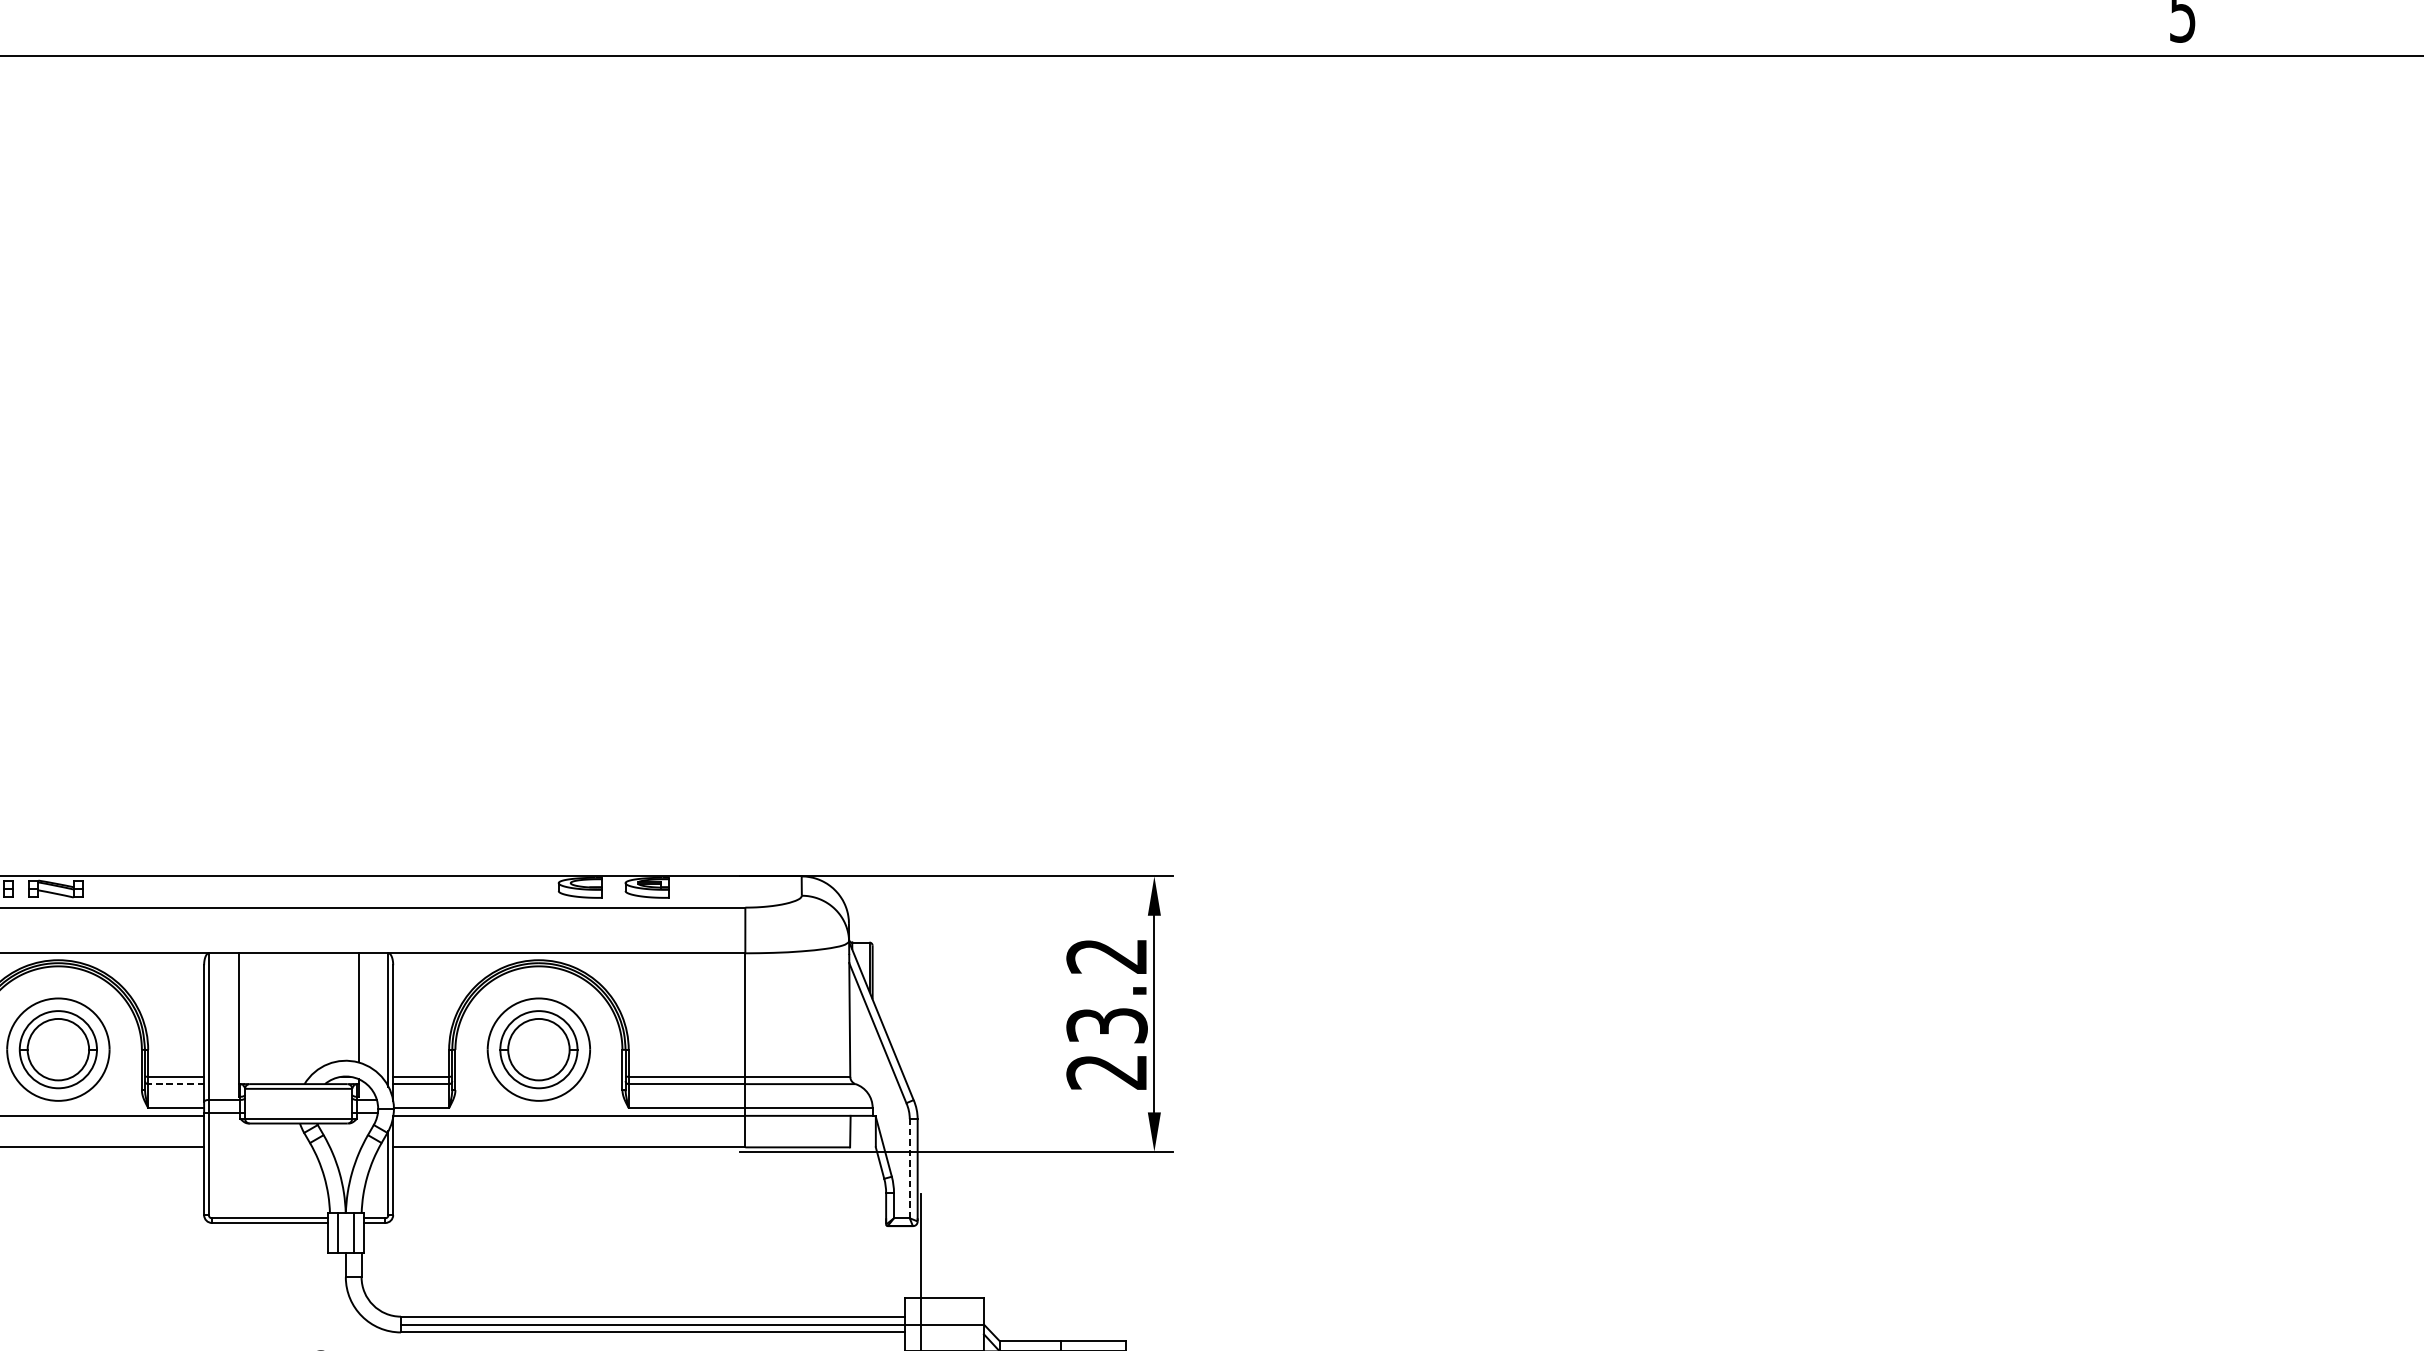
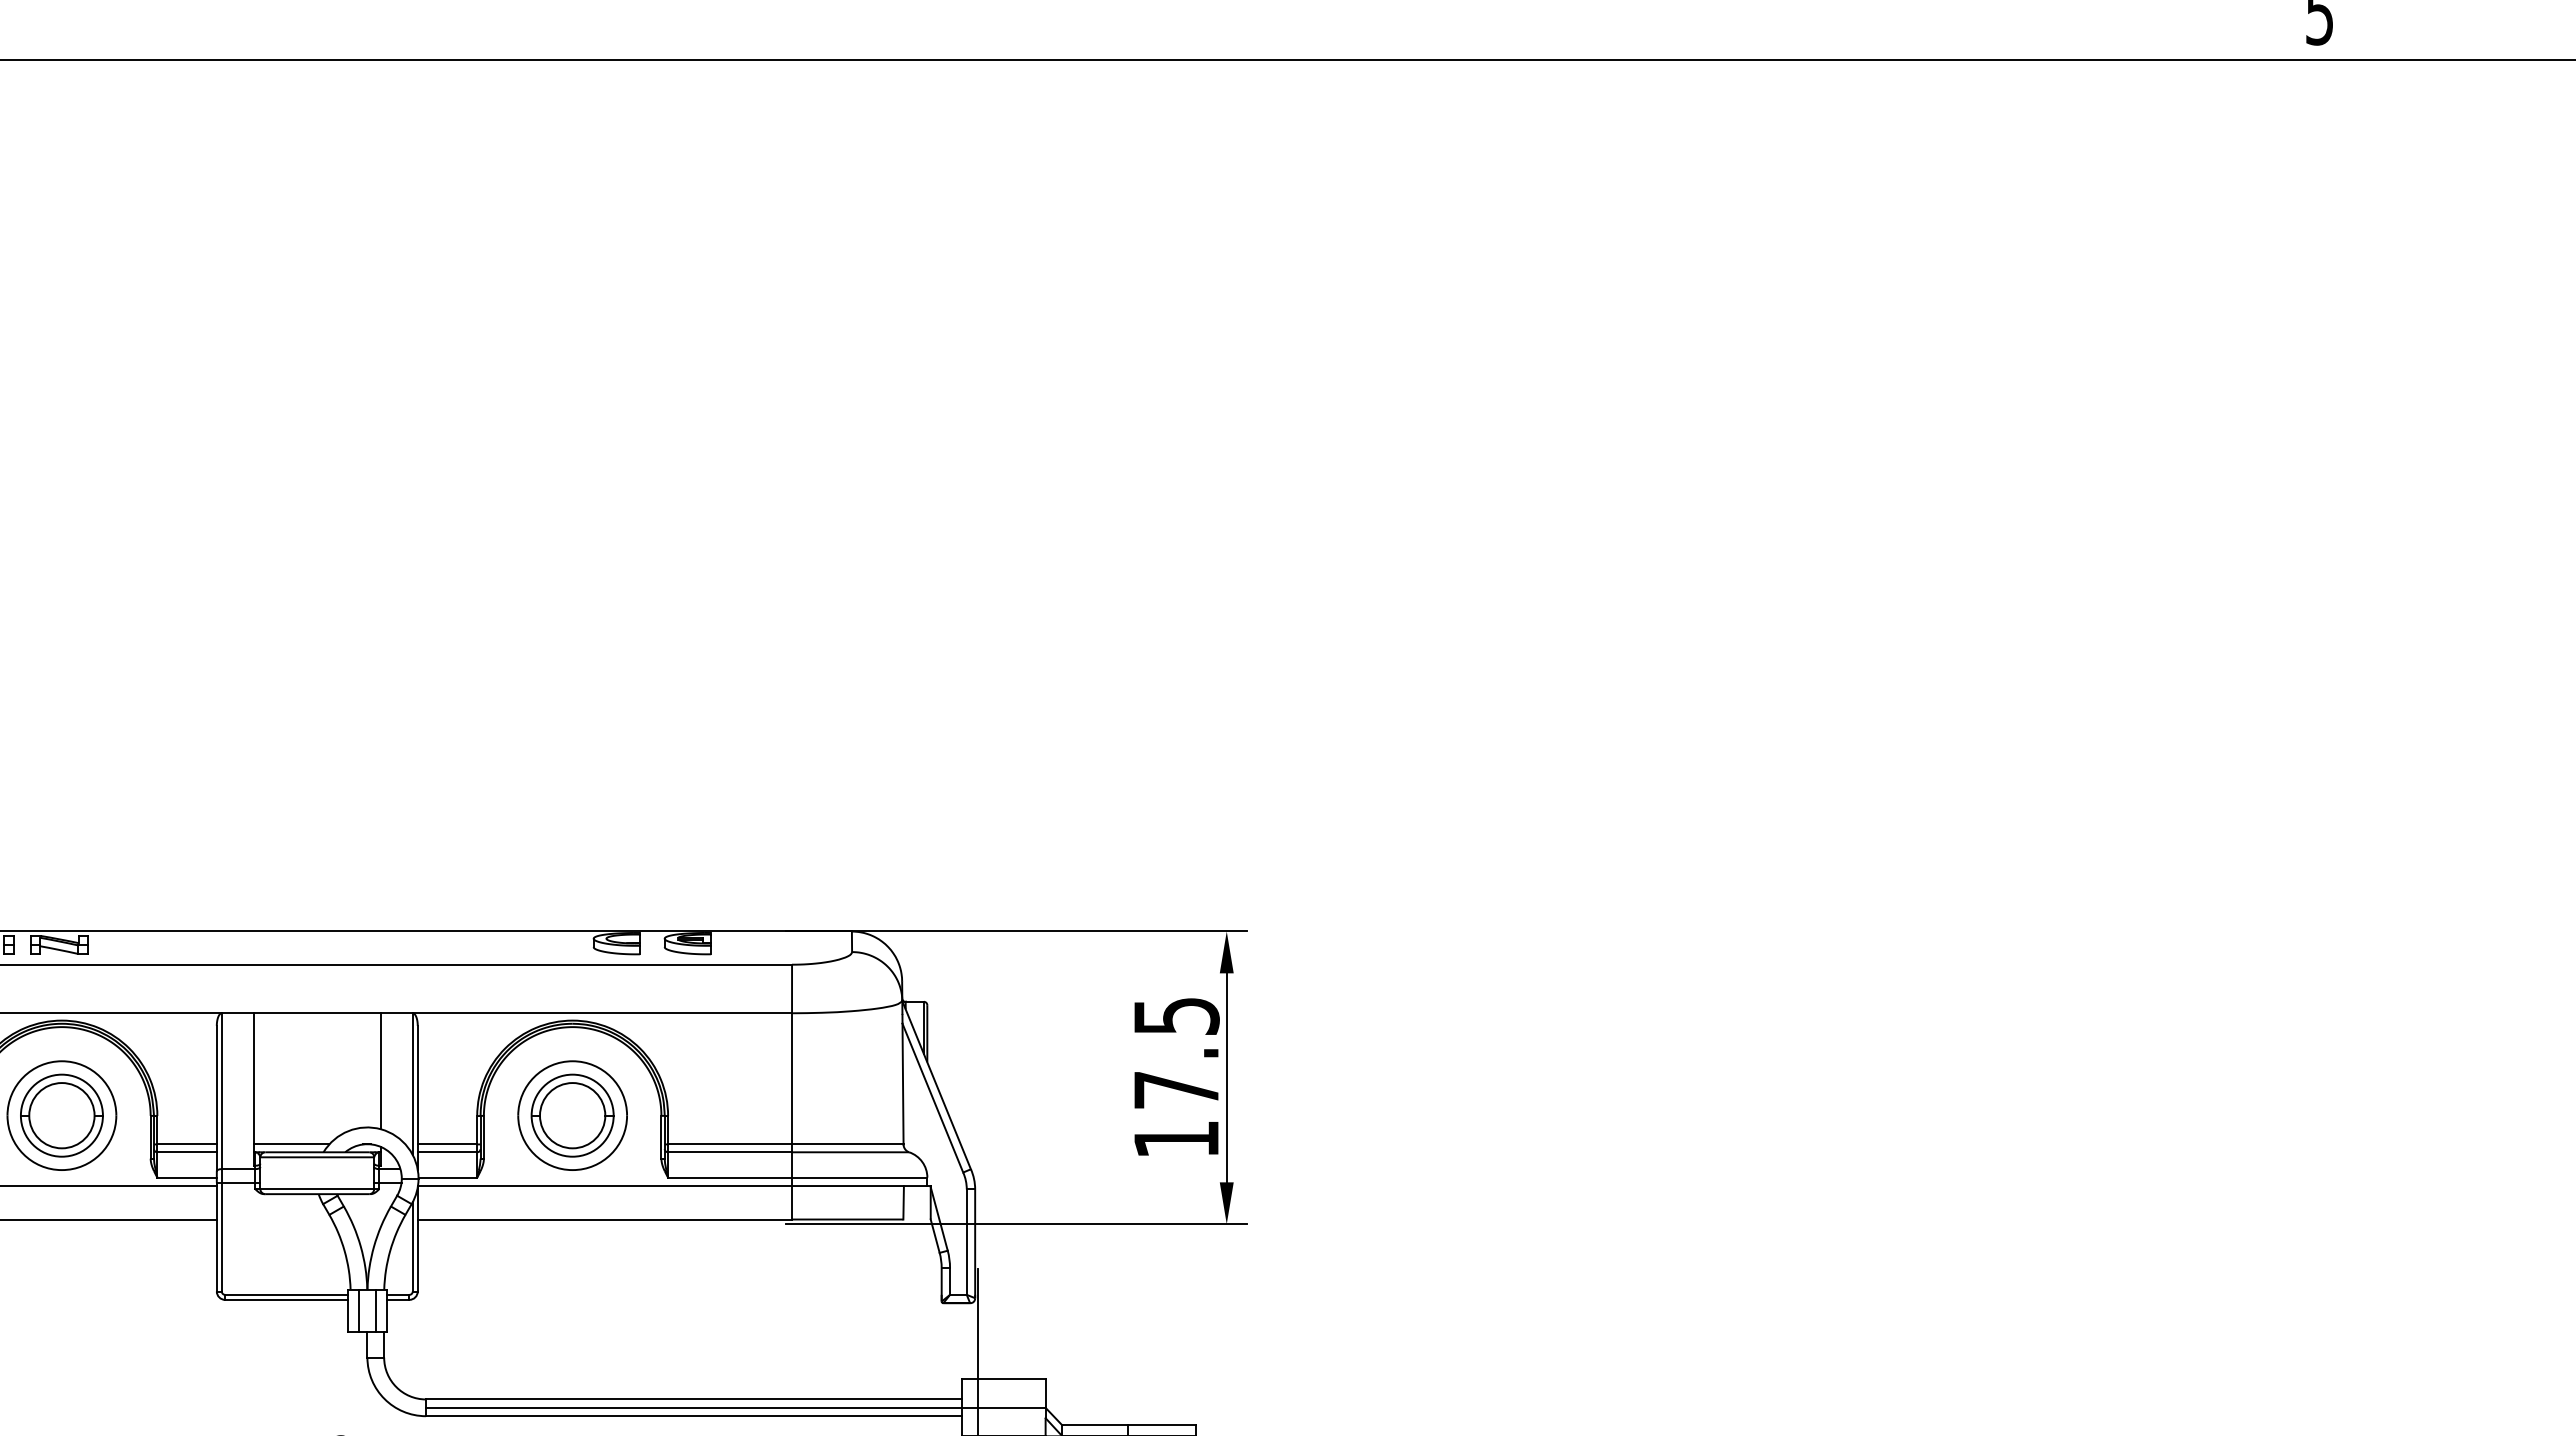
text: (1107, 1014) -> (1176, 1078), 23.2 -> 17.5
line: (274, 1076) -> (291, 1144), added
line: (176, 1084) -> (187, 1152), dashed -> solid
line: (909, 1169) -> (966, 1242), dashed -> solid

